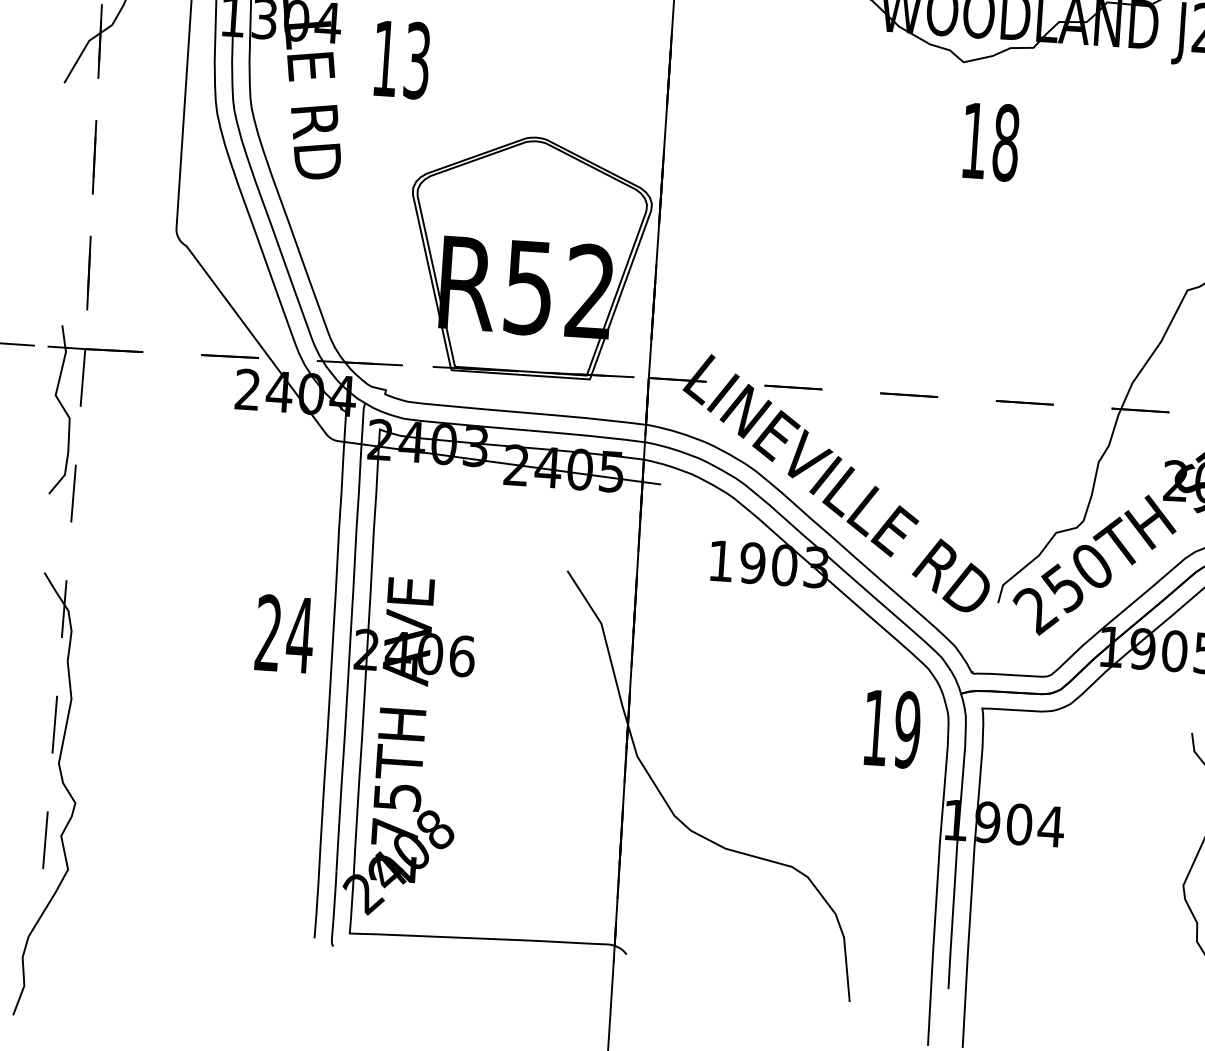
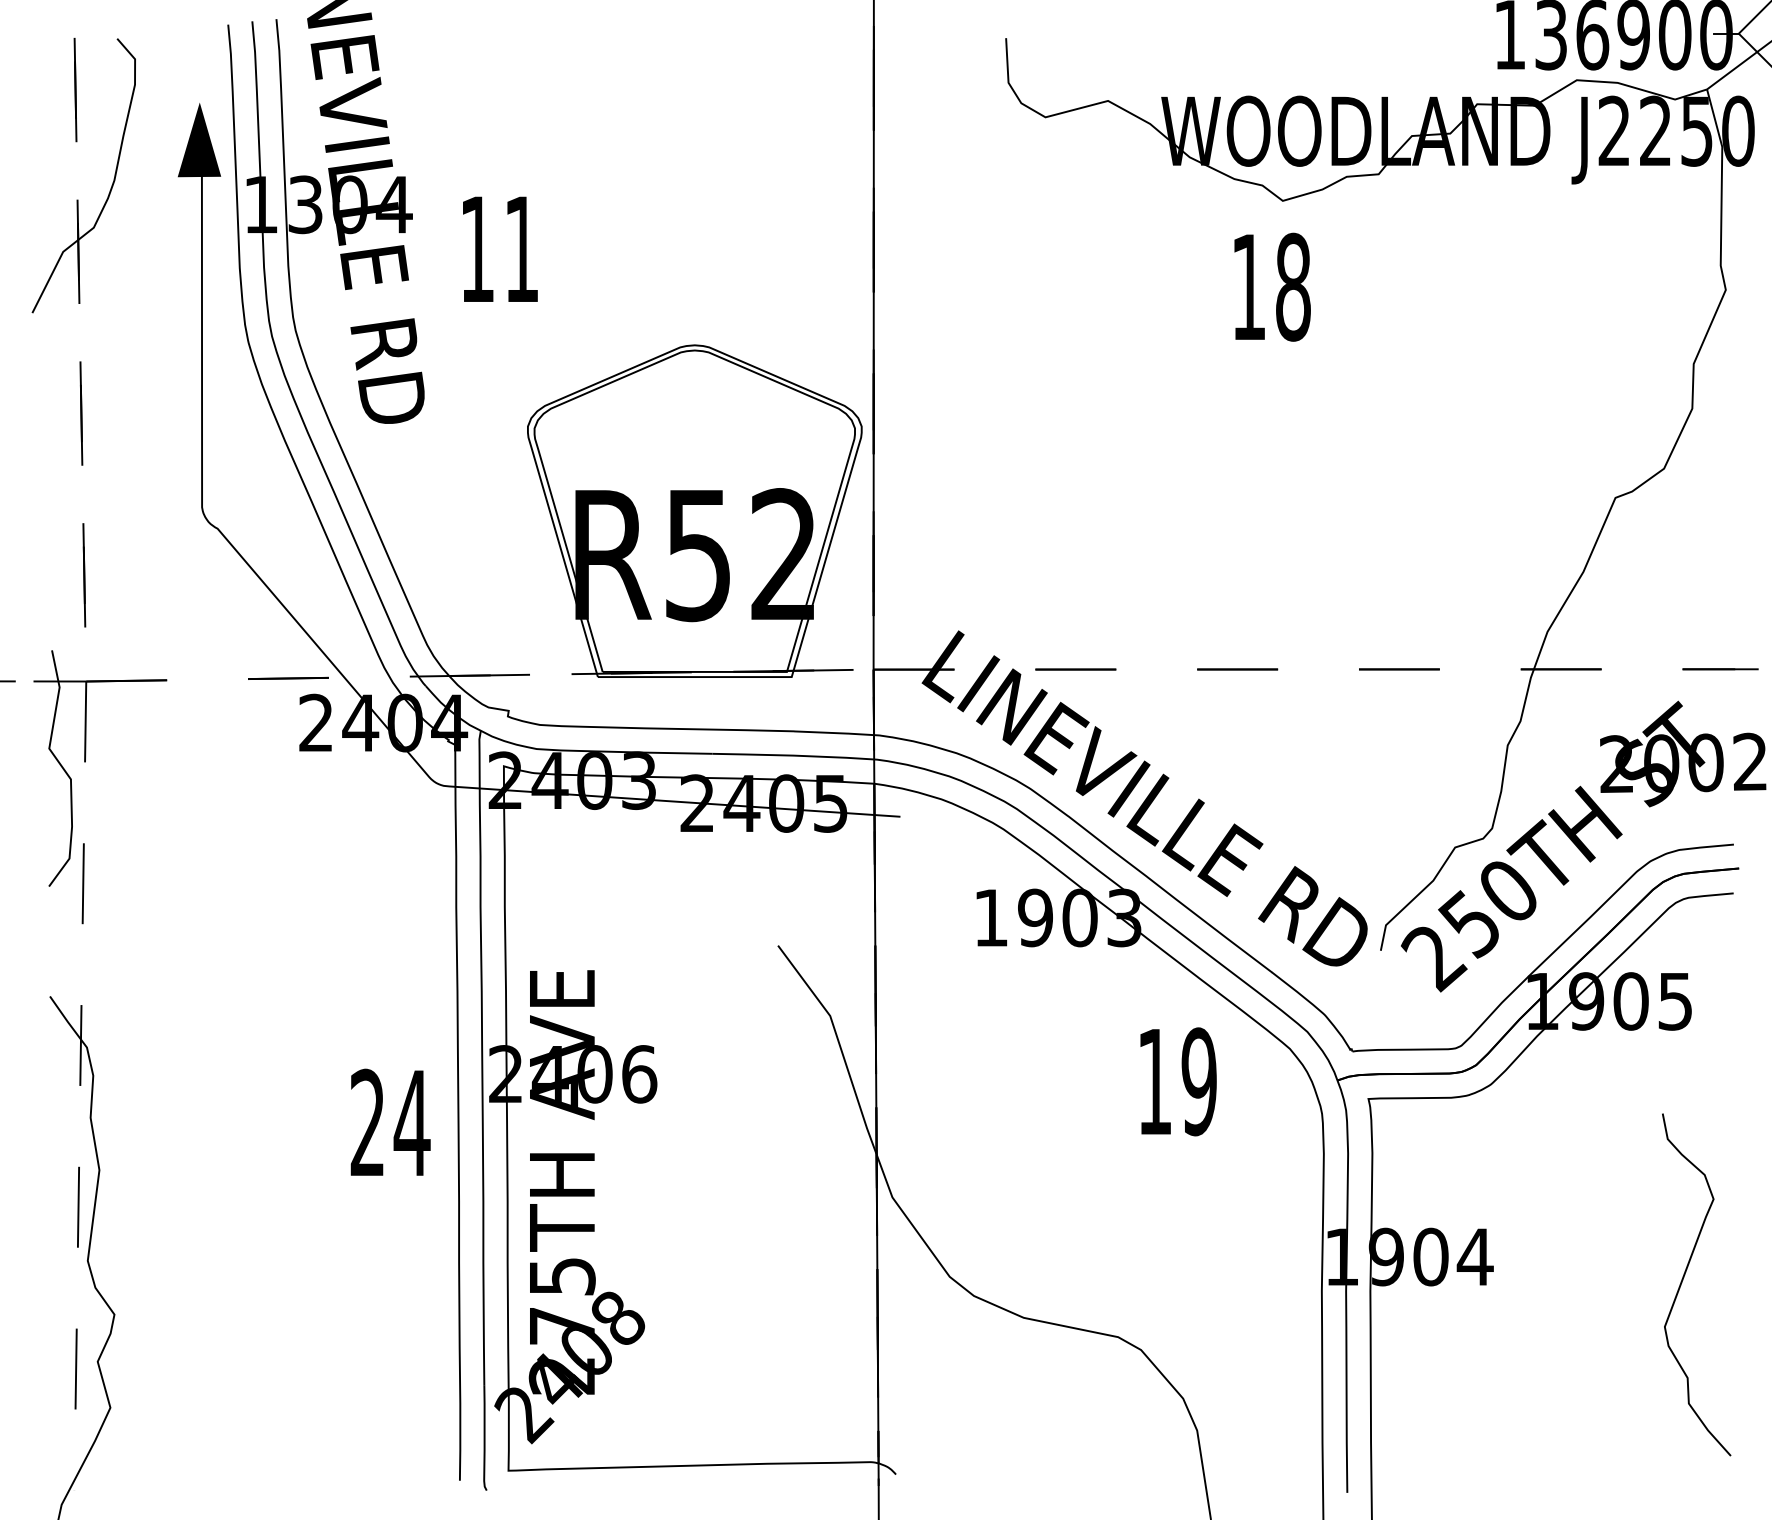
text: (417, 60) -> (521, 248), 13 -> 11
text: (991, 141) -> (1272, 286), moved
text: (284, 633) -> (390, 1121), moved
text: (892, 728) -> (1178, 1081), moved

